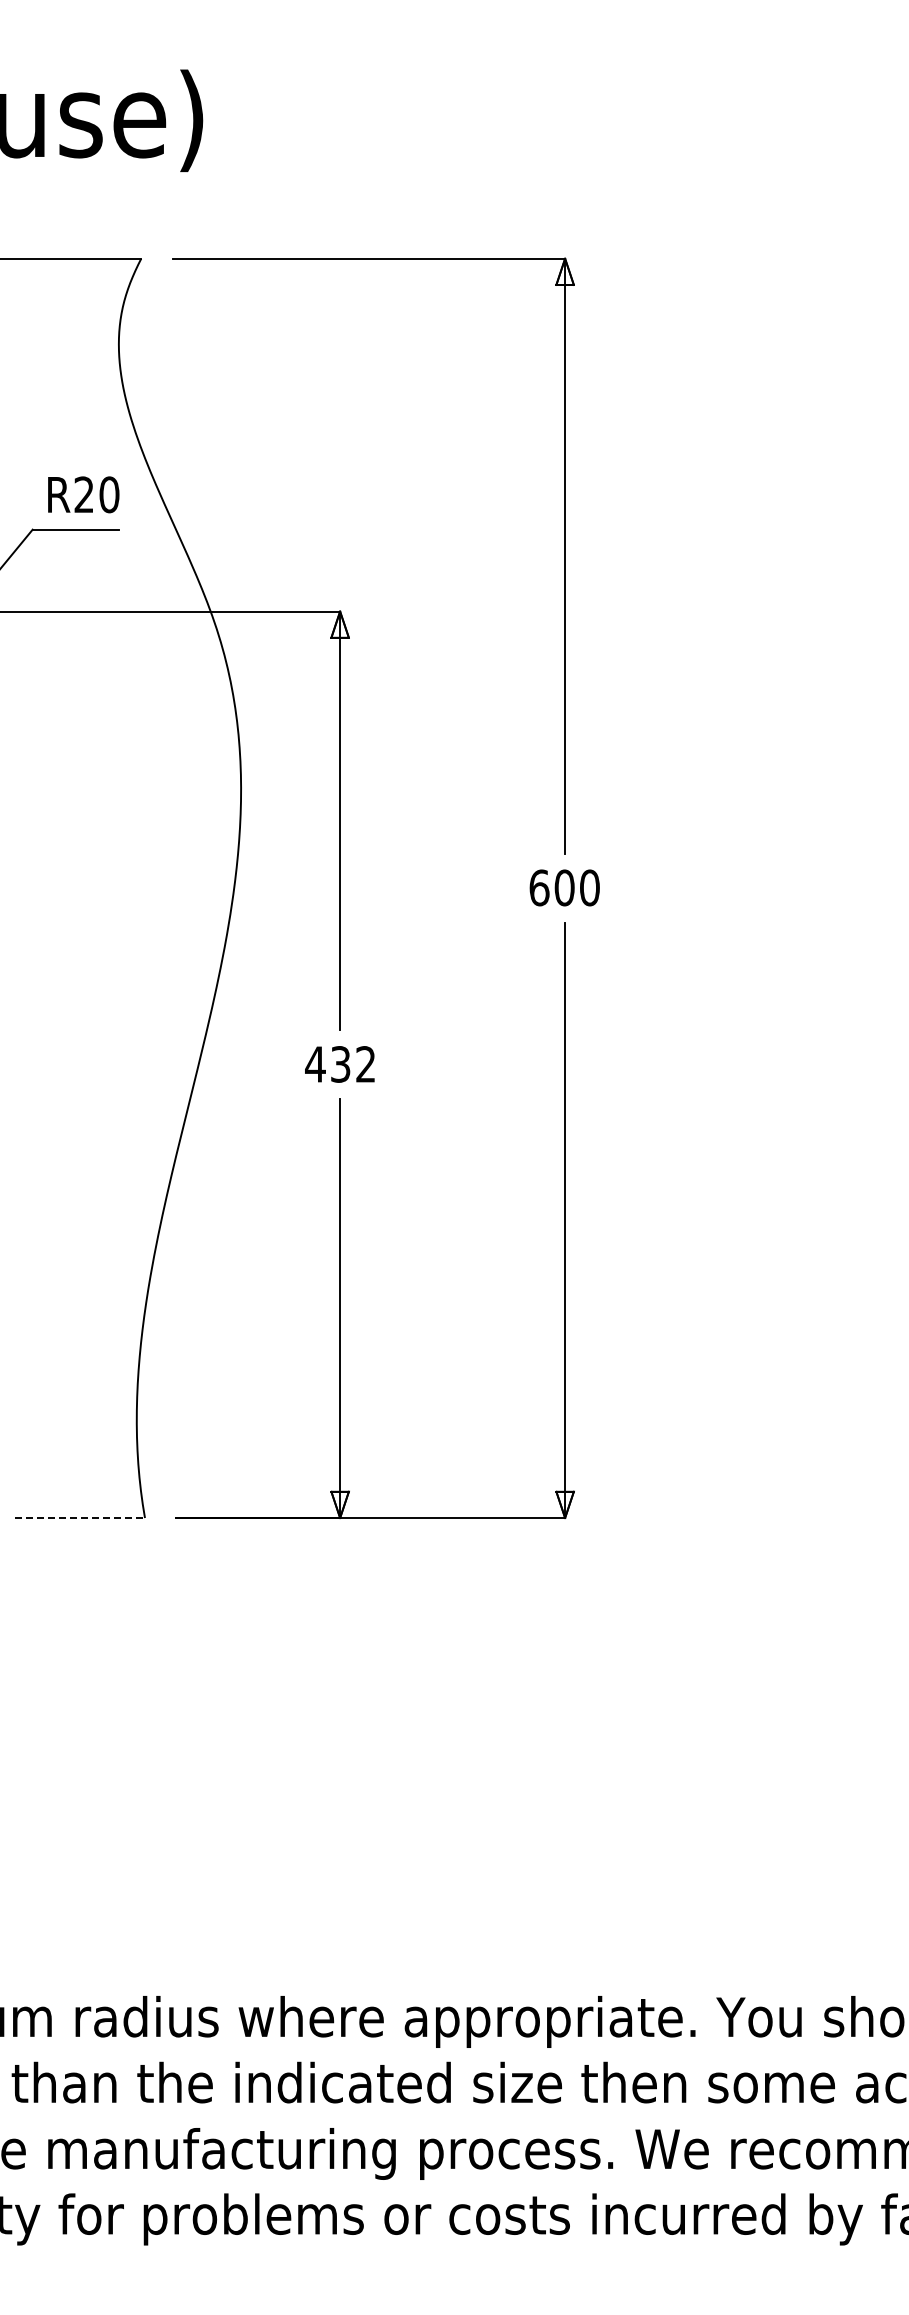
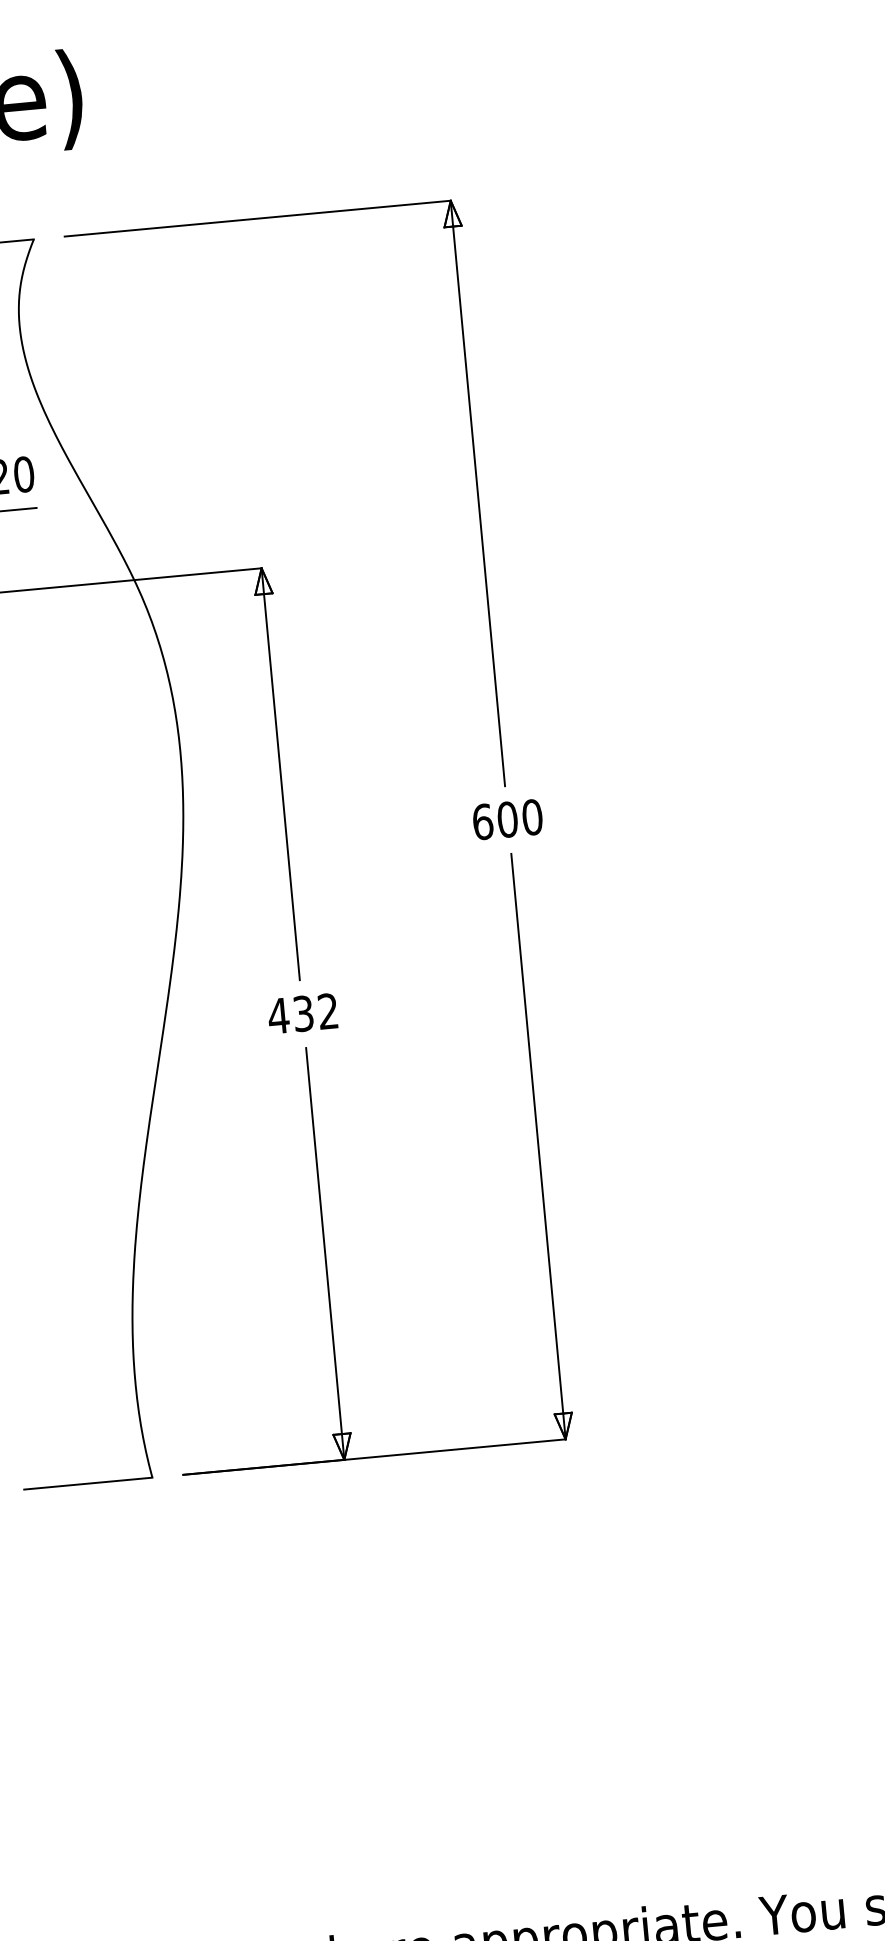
line: (80, 1518) -> (89, 1484), dashed -> solid

